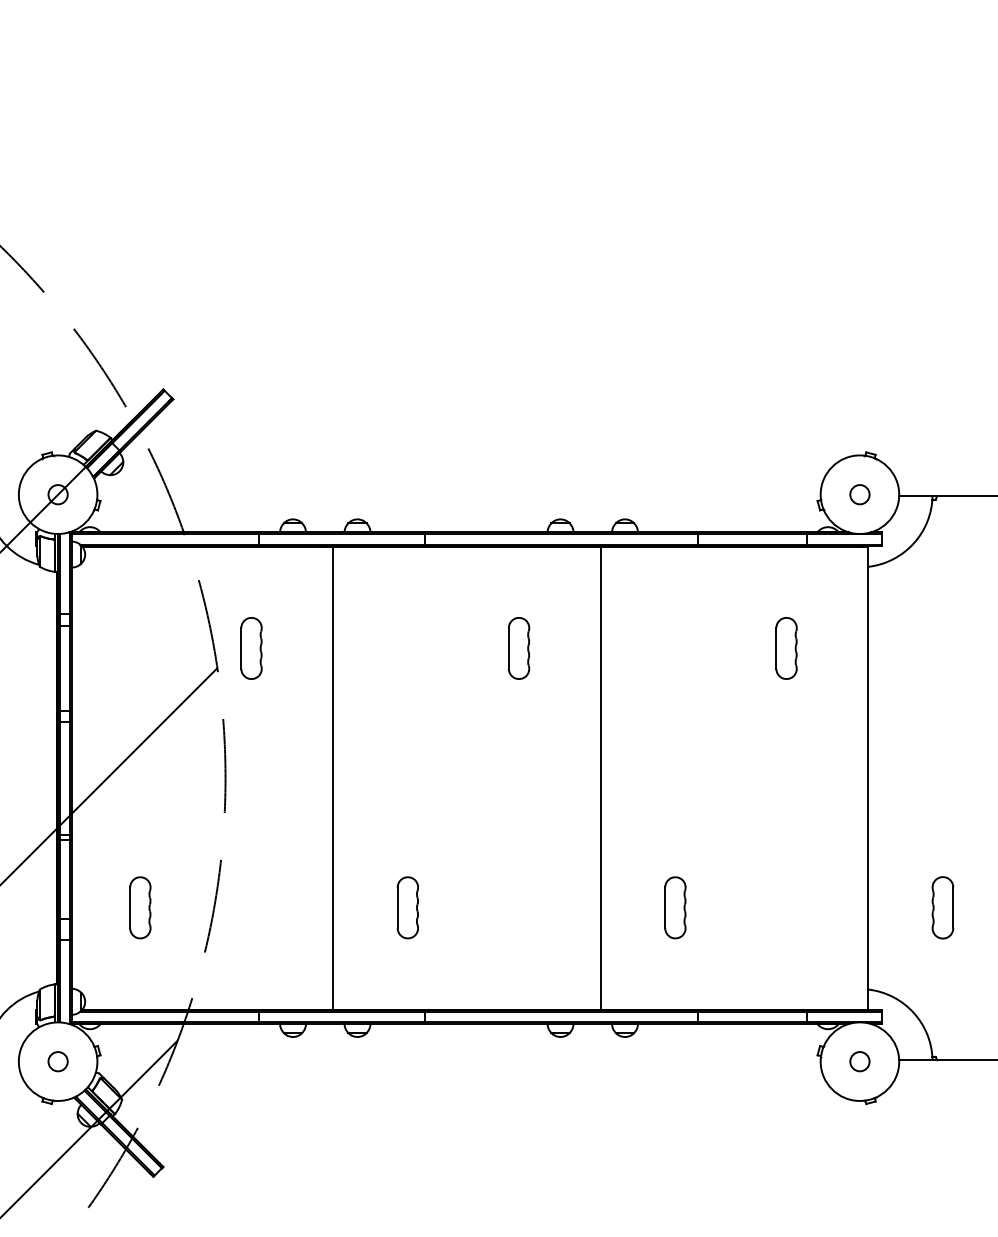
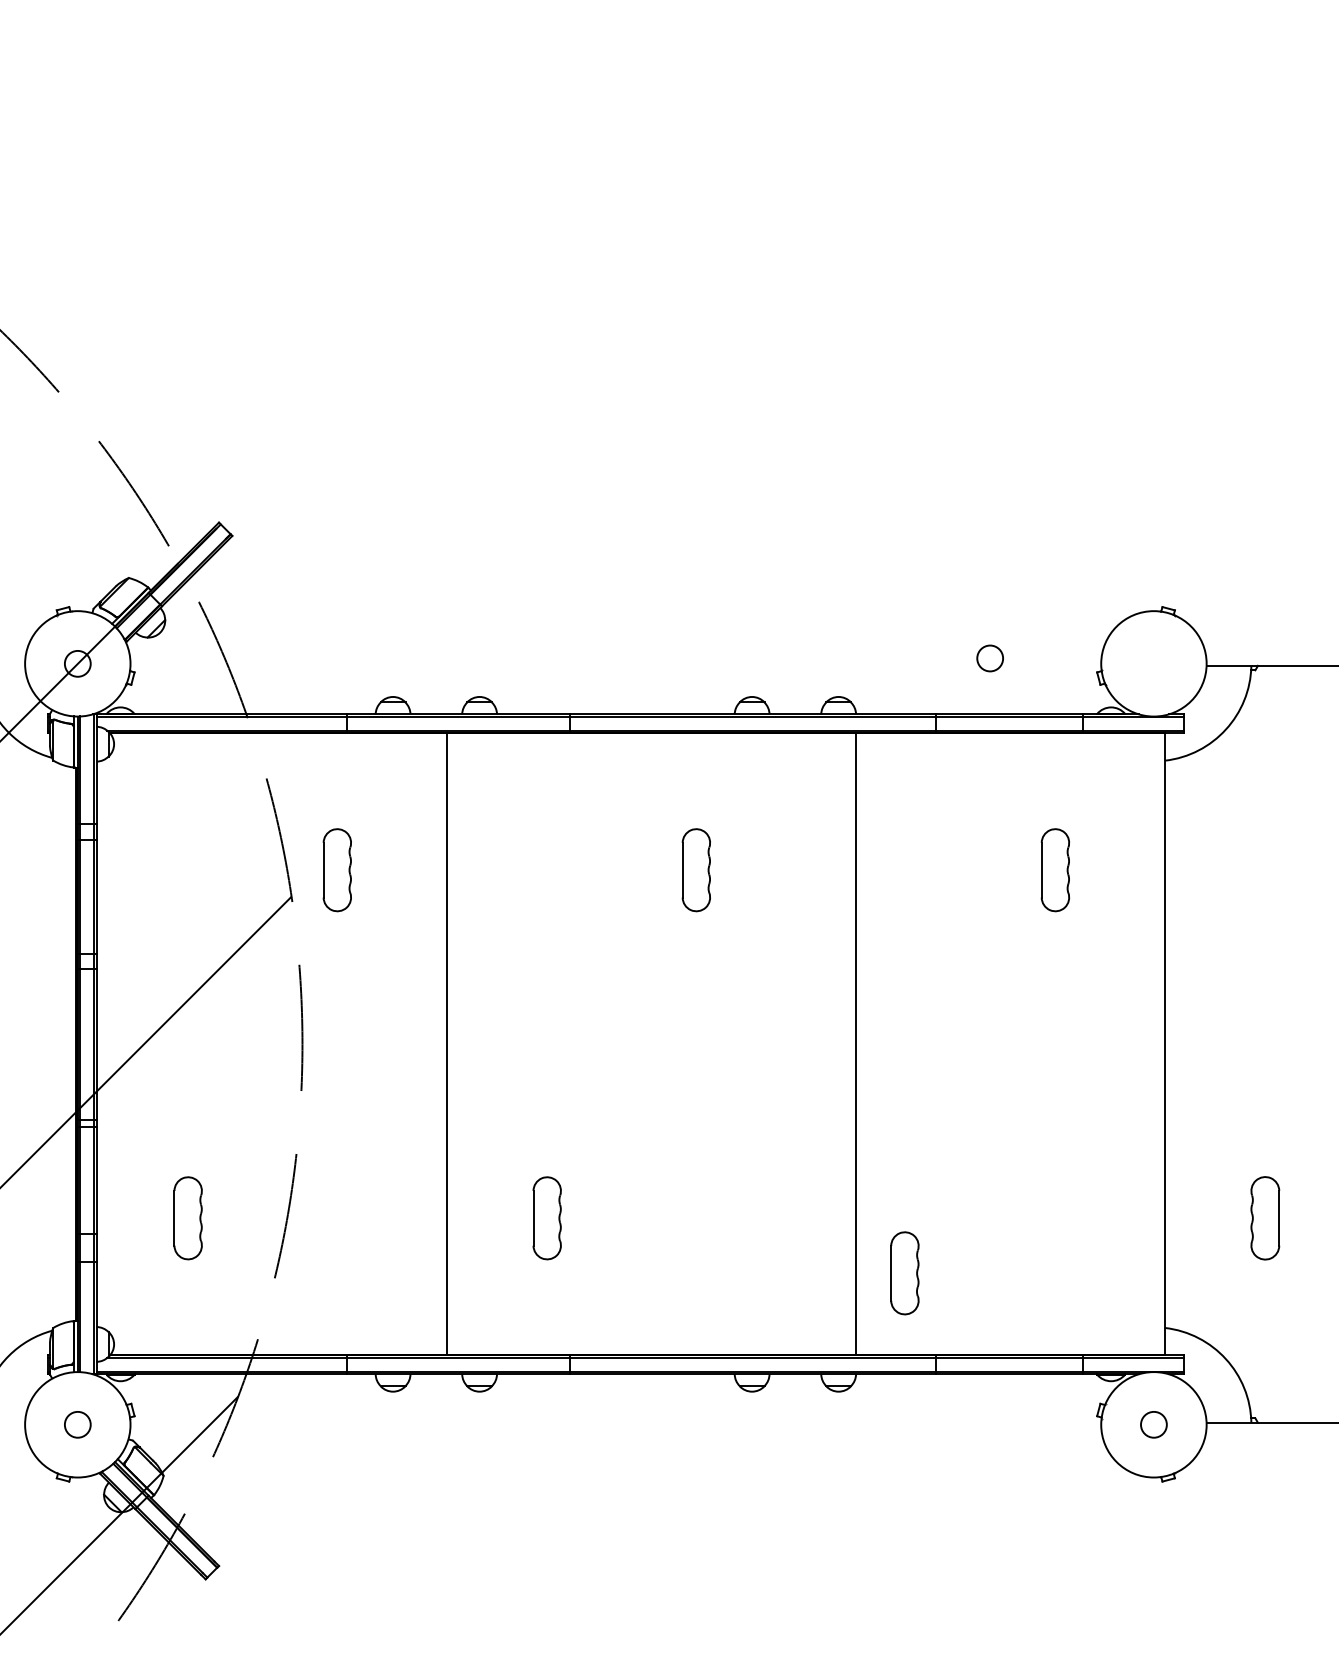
circle: (859, 494) -> (989, 658), moved
line: (600, 777) -> (855, 1043), moved
part: (675, 907) -> (905, 1272), moved

